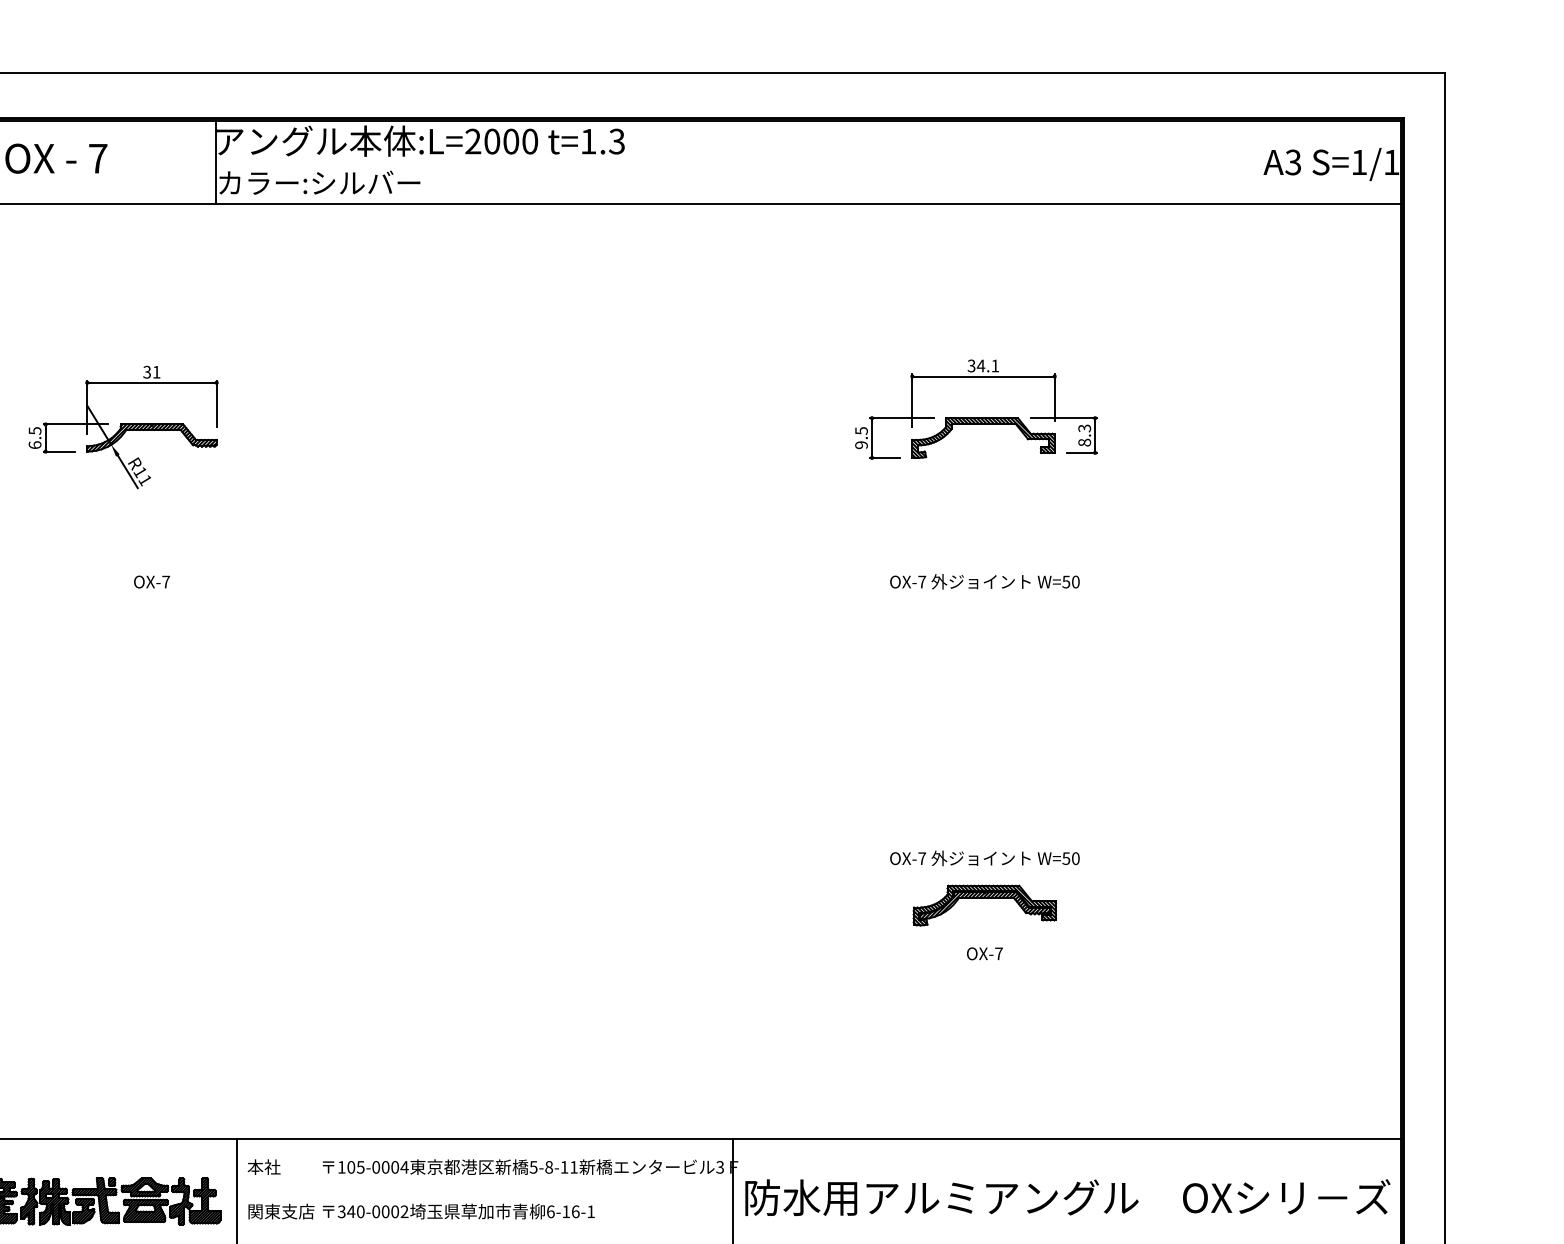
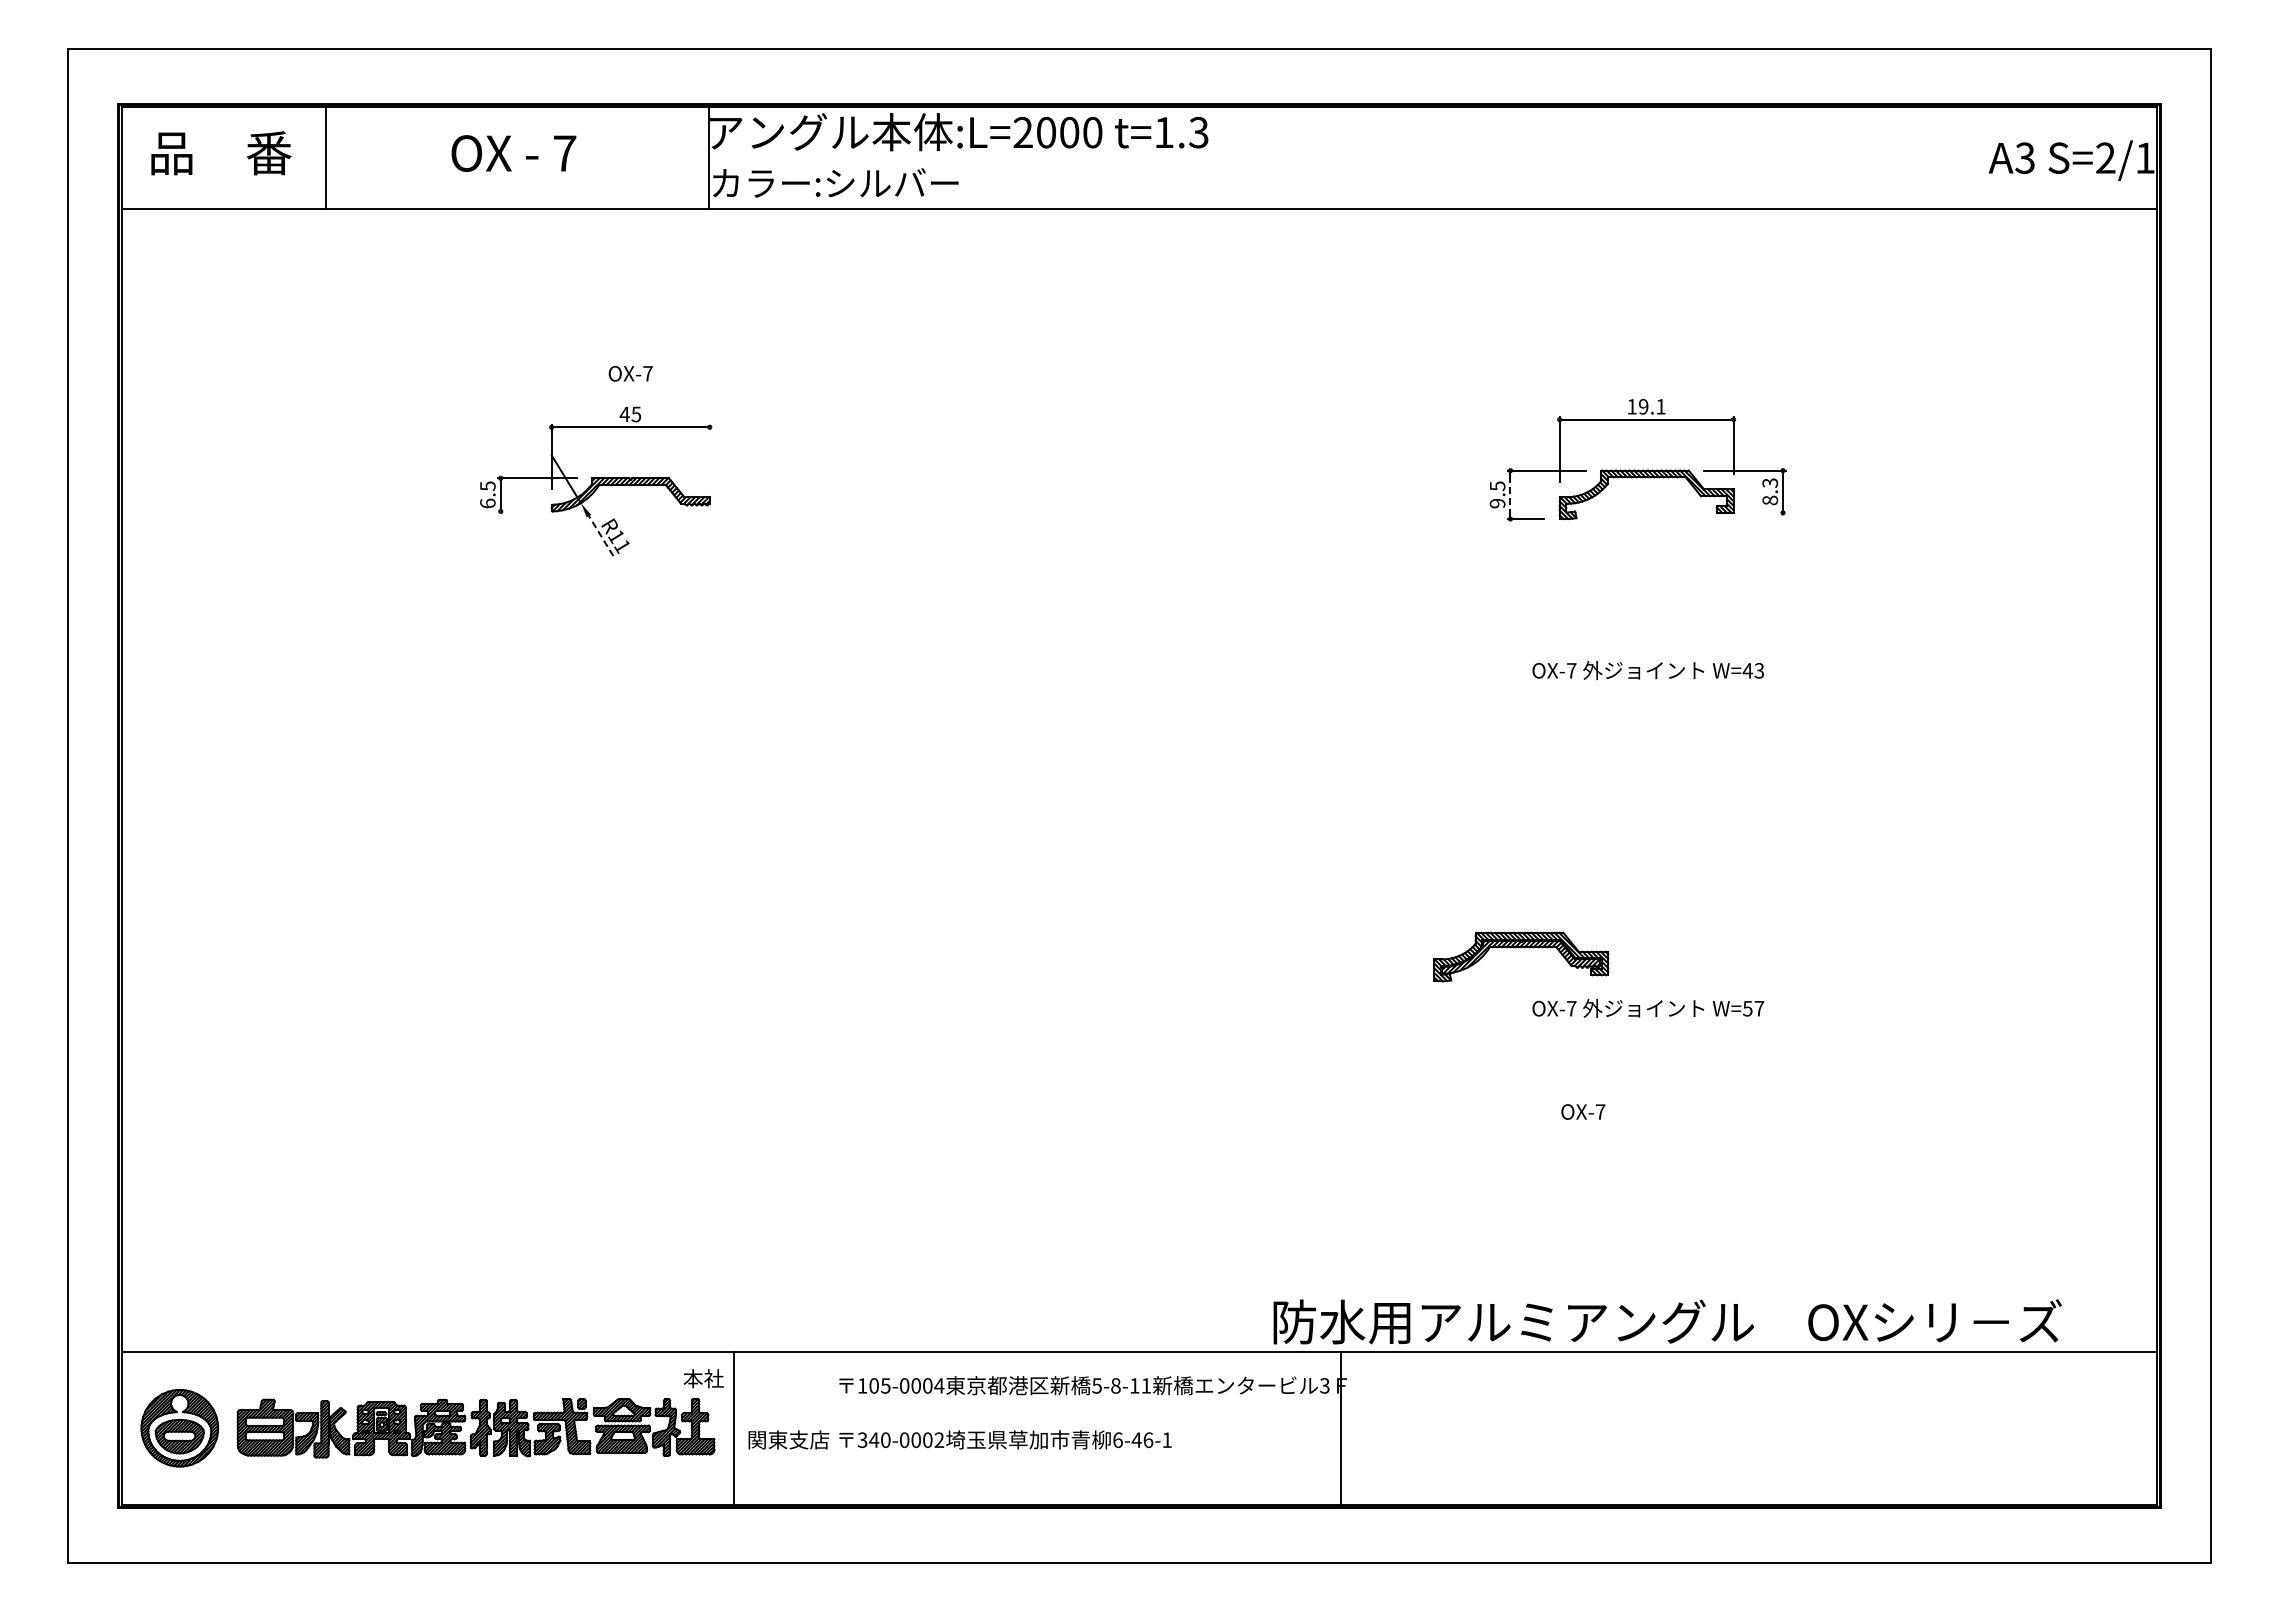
text: (1359, 161) -> (2105, 157), S=1/1 -> S=2/1
text: (976, 365) -> (1637, 406), 34.1 -> 19.1
text: (151, 372) -> (630, 414), 31 -> 45
line: (216, 403) -> (709, 452), removed
line: (872, 438) -> (1510, 495), solid -> dashed
line: (59, 451) -> (517, 511), removed
line: (1081, 452) -> (1766, 512), removed
line: (127, 471) -> (600, 535), solid -> dashed
text: (151, 581) -> (630, 373), moved
text: (1070, 581) -> (1753, 670), W=50 -> W=43
text: (1075, 858) -> (1759, 1008), W=50 -> W=57
part: (984, 898) -> (1520, 948), moved
text: (985, 953) -> (1583, 1111), moved
text: (263, 1167) -> (703, 1378), moved
text: (1067, 1197) -> (1667, 1321), moved
text: (565, 1211) -> (1136, 1439), 6-16-1 -> 6-46-1

